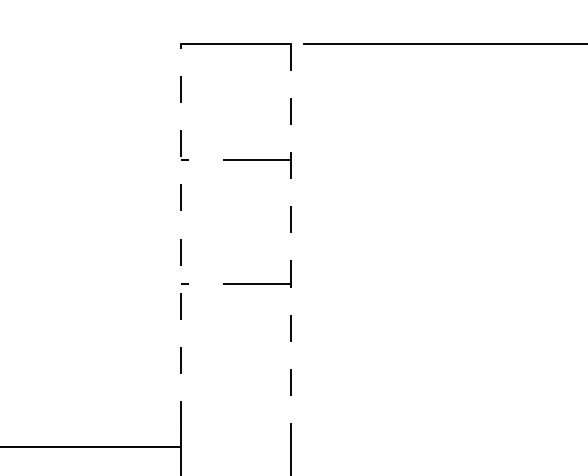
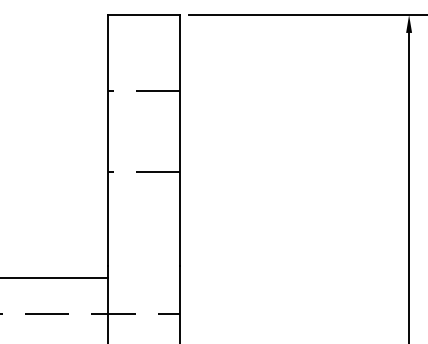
line: (181, 234) -> (108, 139), dashed -> solid
line: (290, 236) -> (179, 140), dashed -> solid

